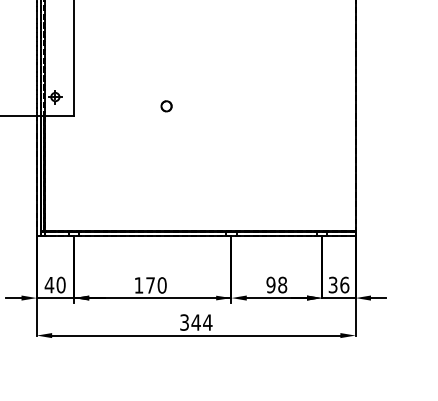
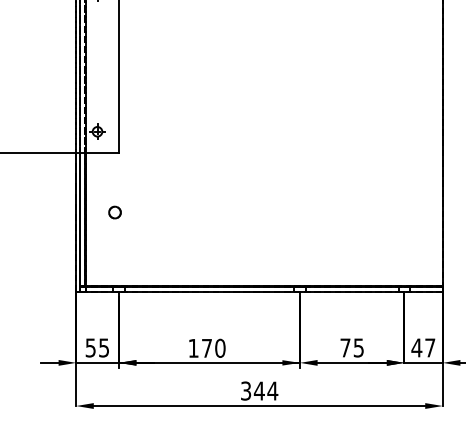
circle: (166, 106) -> (114, 212), moved
text: (54, 284) -> (96, 347), 40 -> 55
text: (276, 284) -> (351, 347), 98 -> 75
text: (338, 284) -> (423, 347), 36 -> 47

